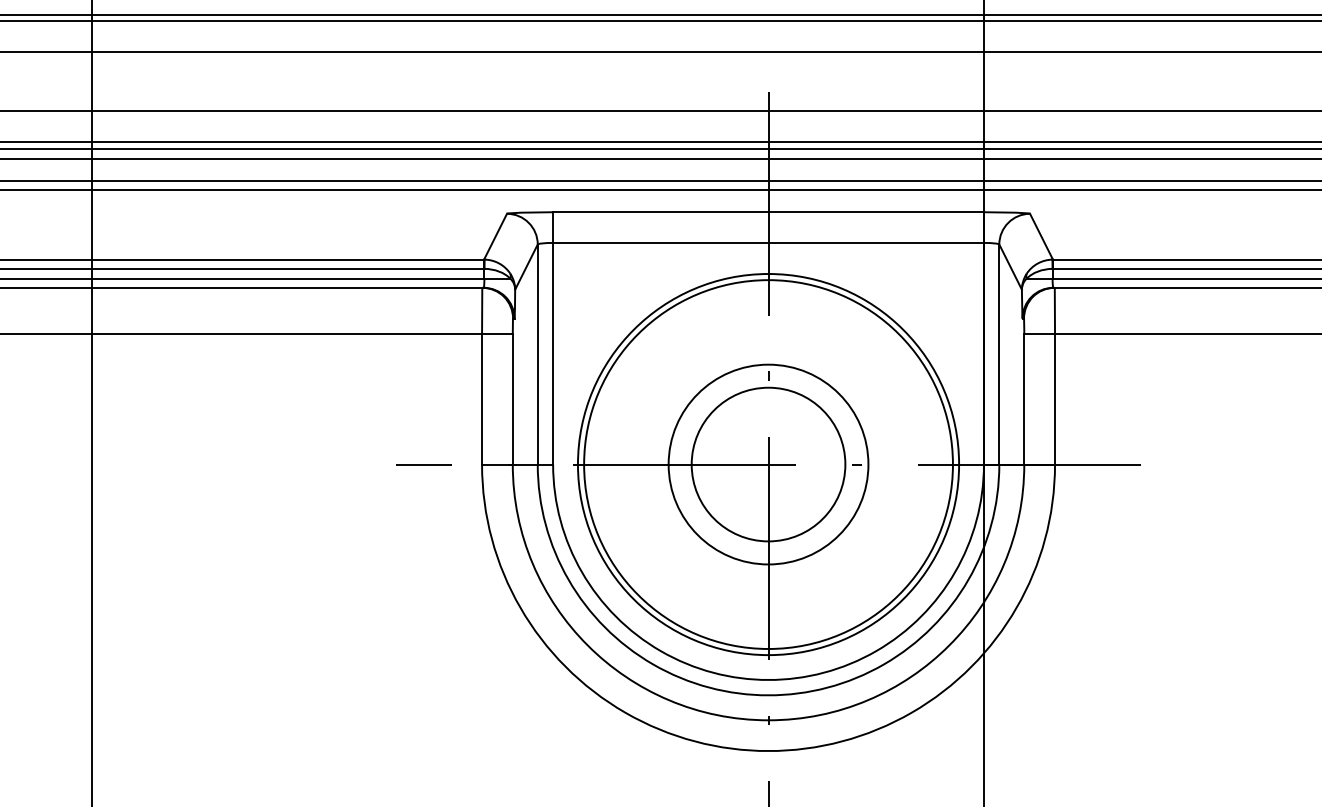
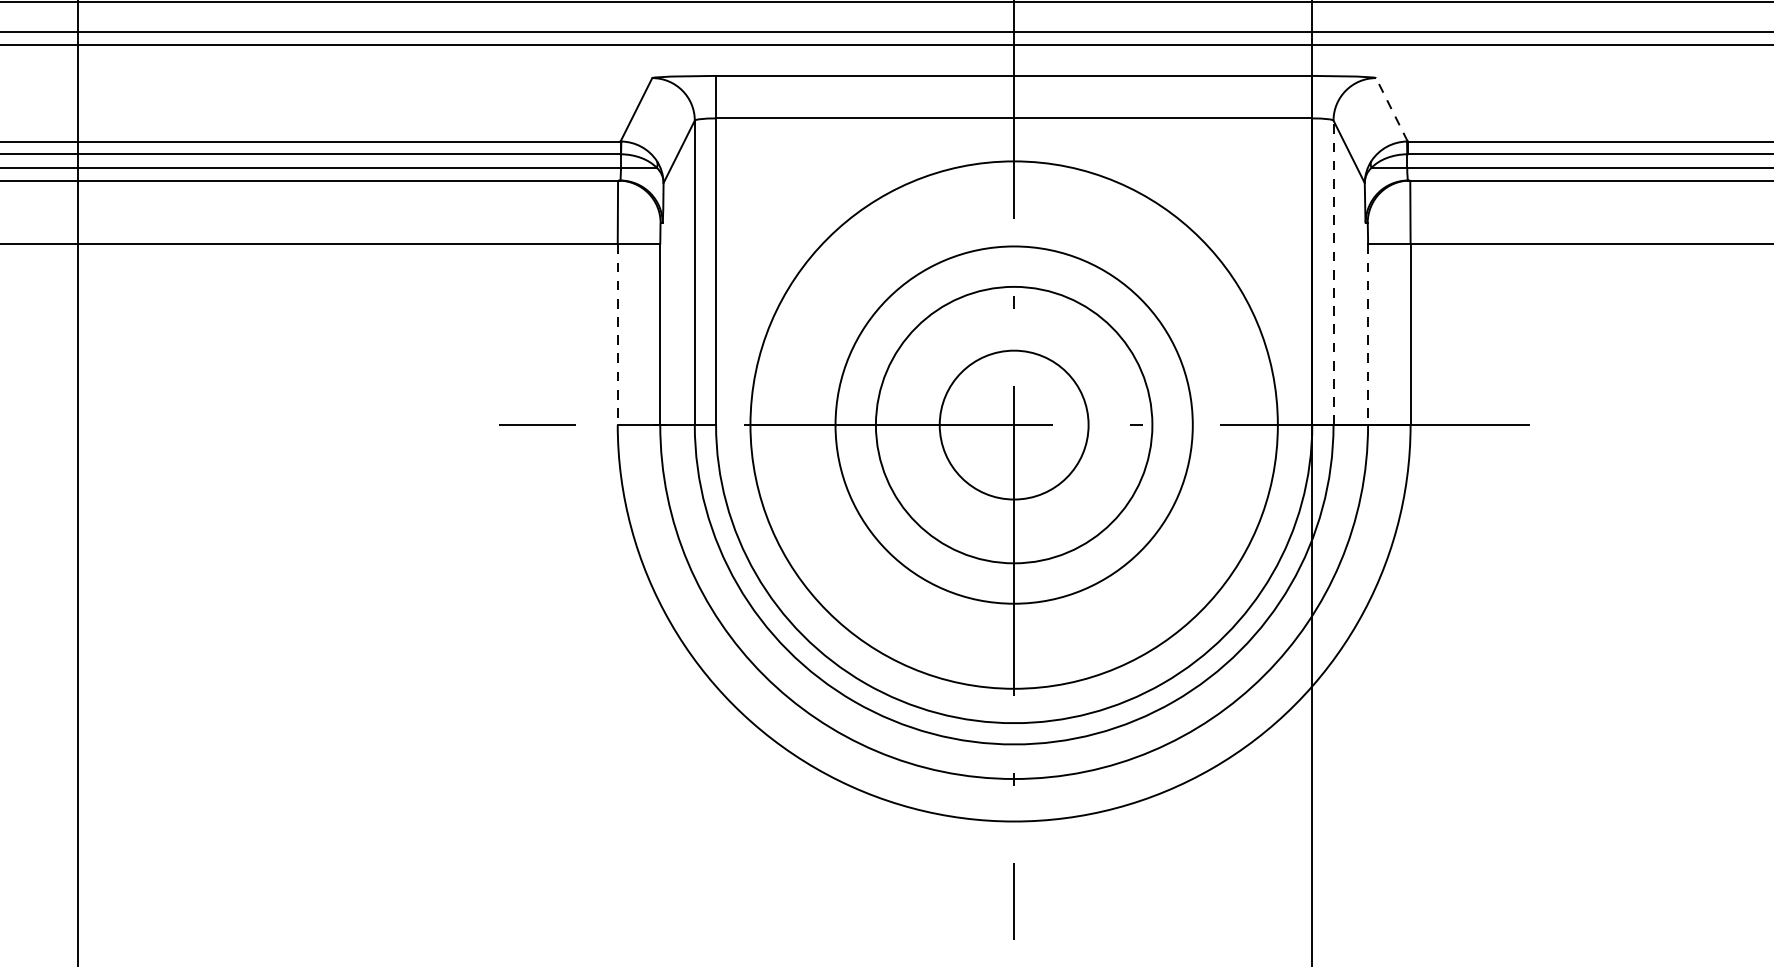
line: (1041, 236) -> (1391, 109), solid -> dashed
line: (999, 354) -> (1333, 272), solid -> dashed
line: (482, 399) -> (618, 335), solid -> dashed
line: (1024, 399) -> (1368, 335), solid -> dashed
circle: (768, 464) -> (1014, 425), size x0.7
circle: (768, 464) -> (1014, 425), size x0.7

